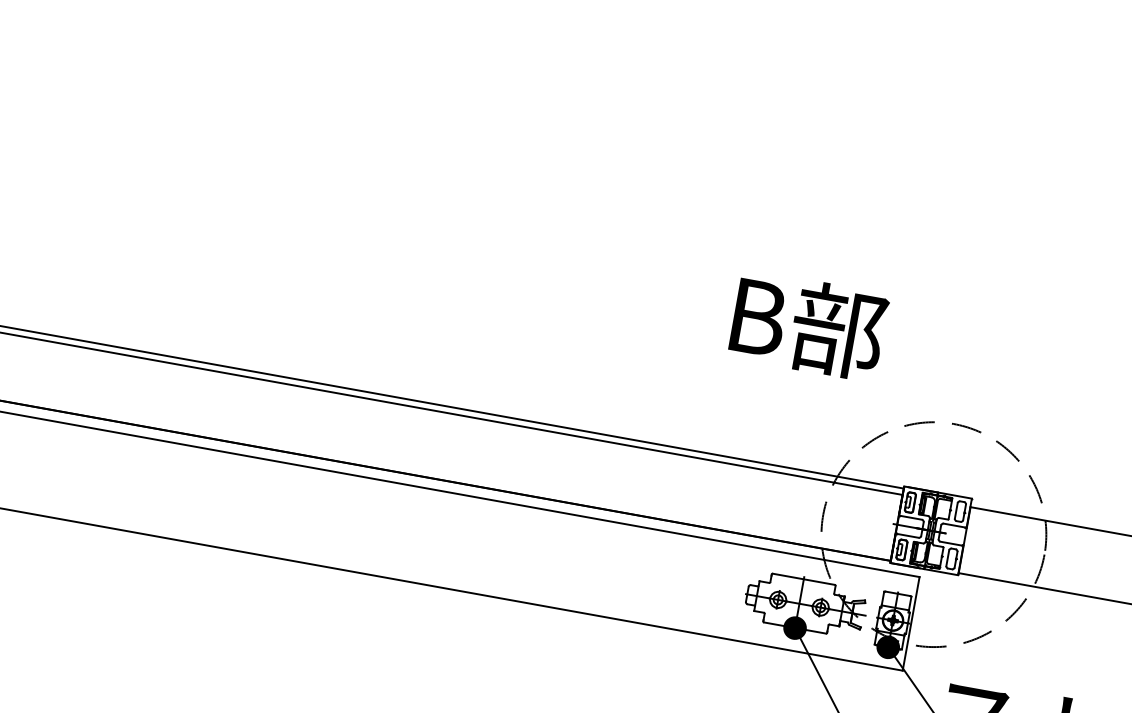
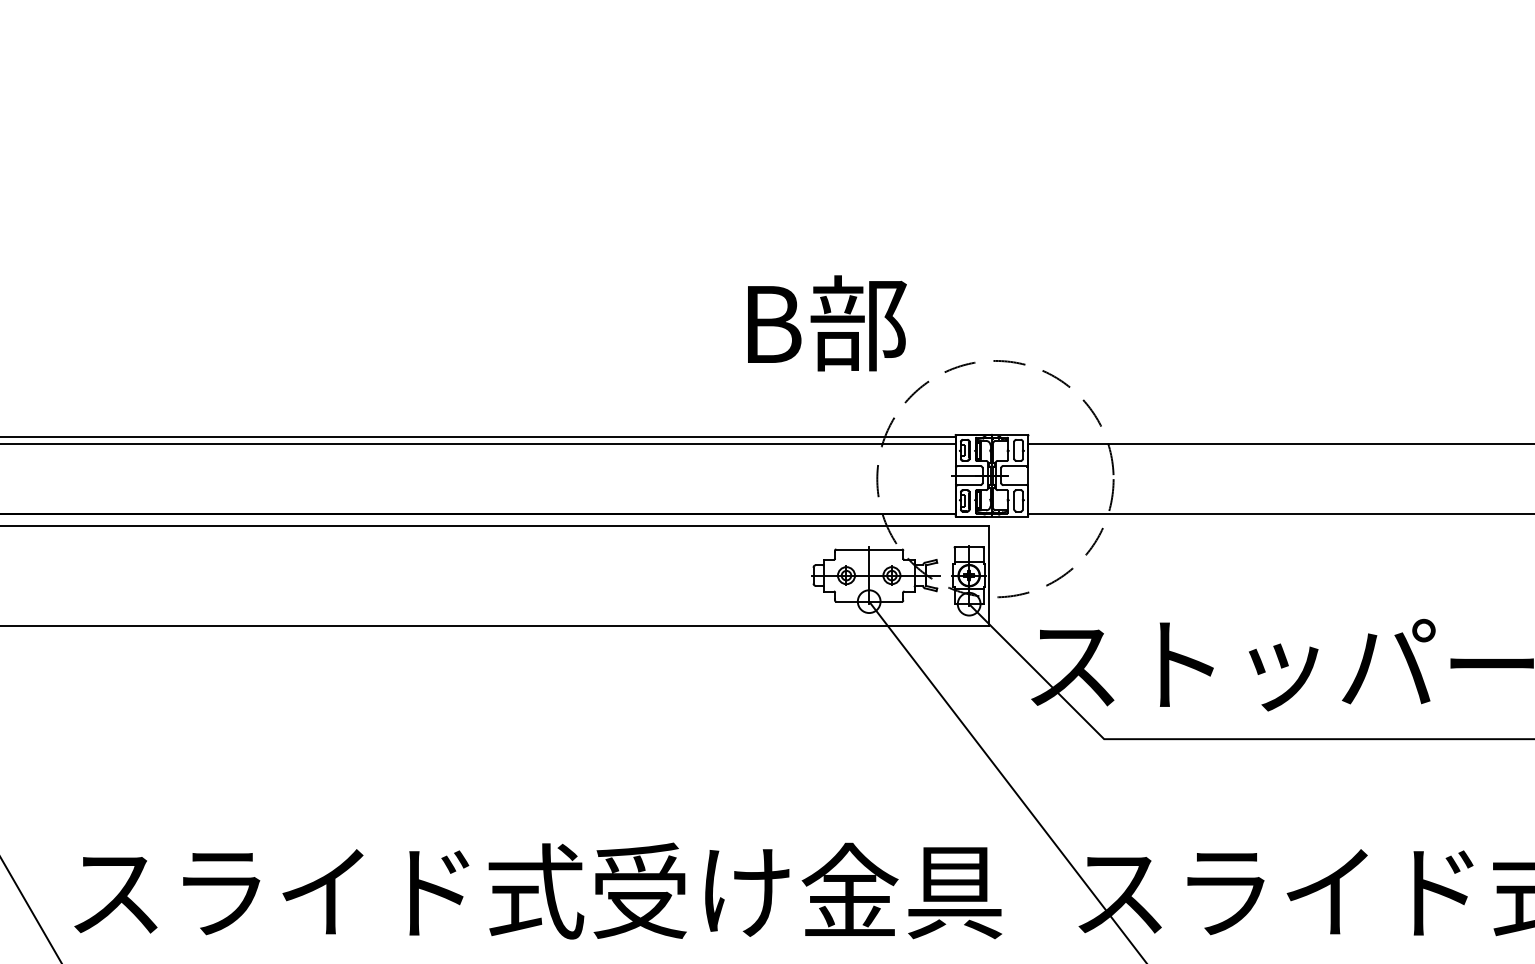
text: (809, 326) -> (827, 323), moved
fill: (794, 627) -> (868, 601), removed
fill: (887, 646) -> (968, 603), removed

